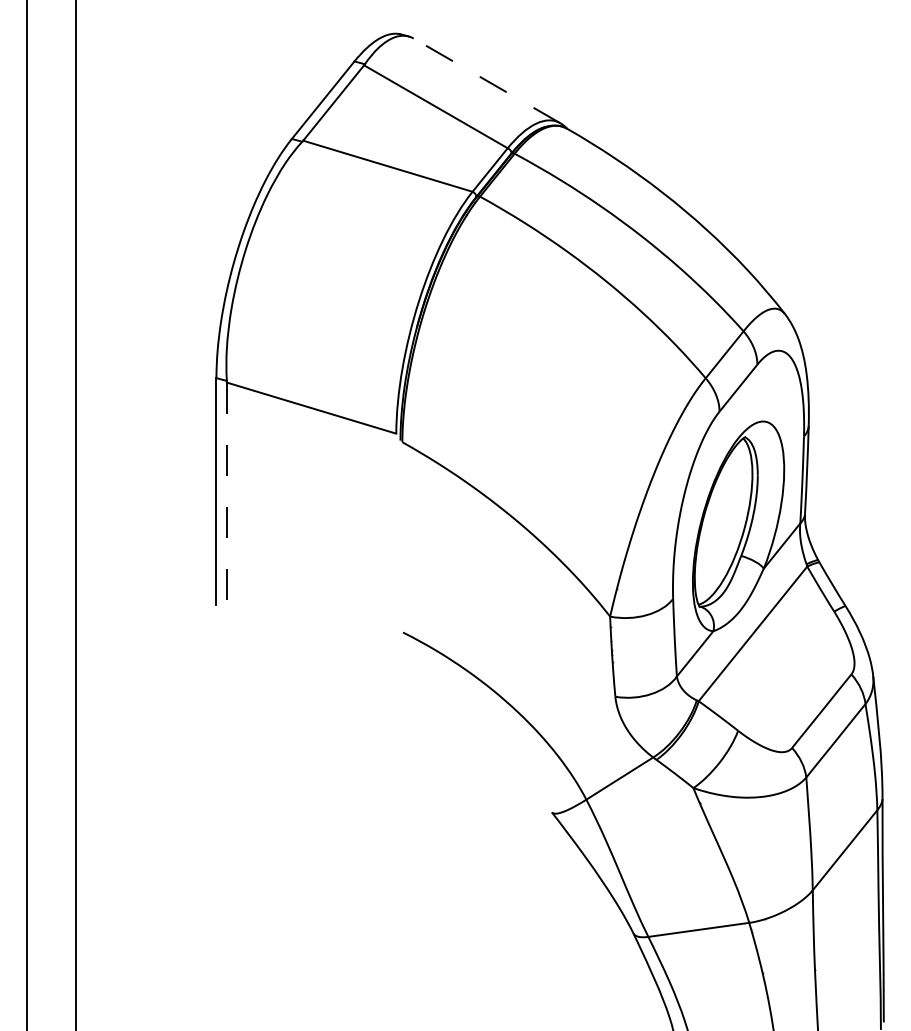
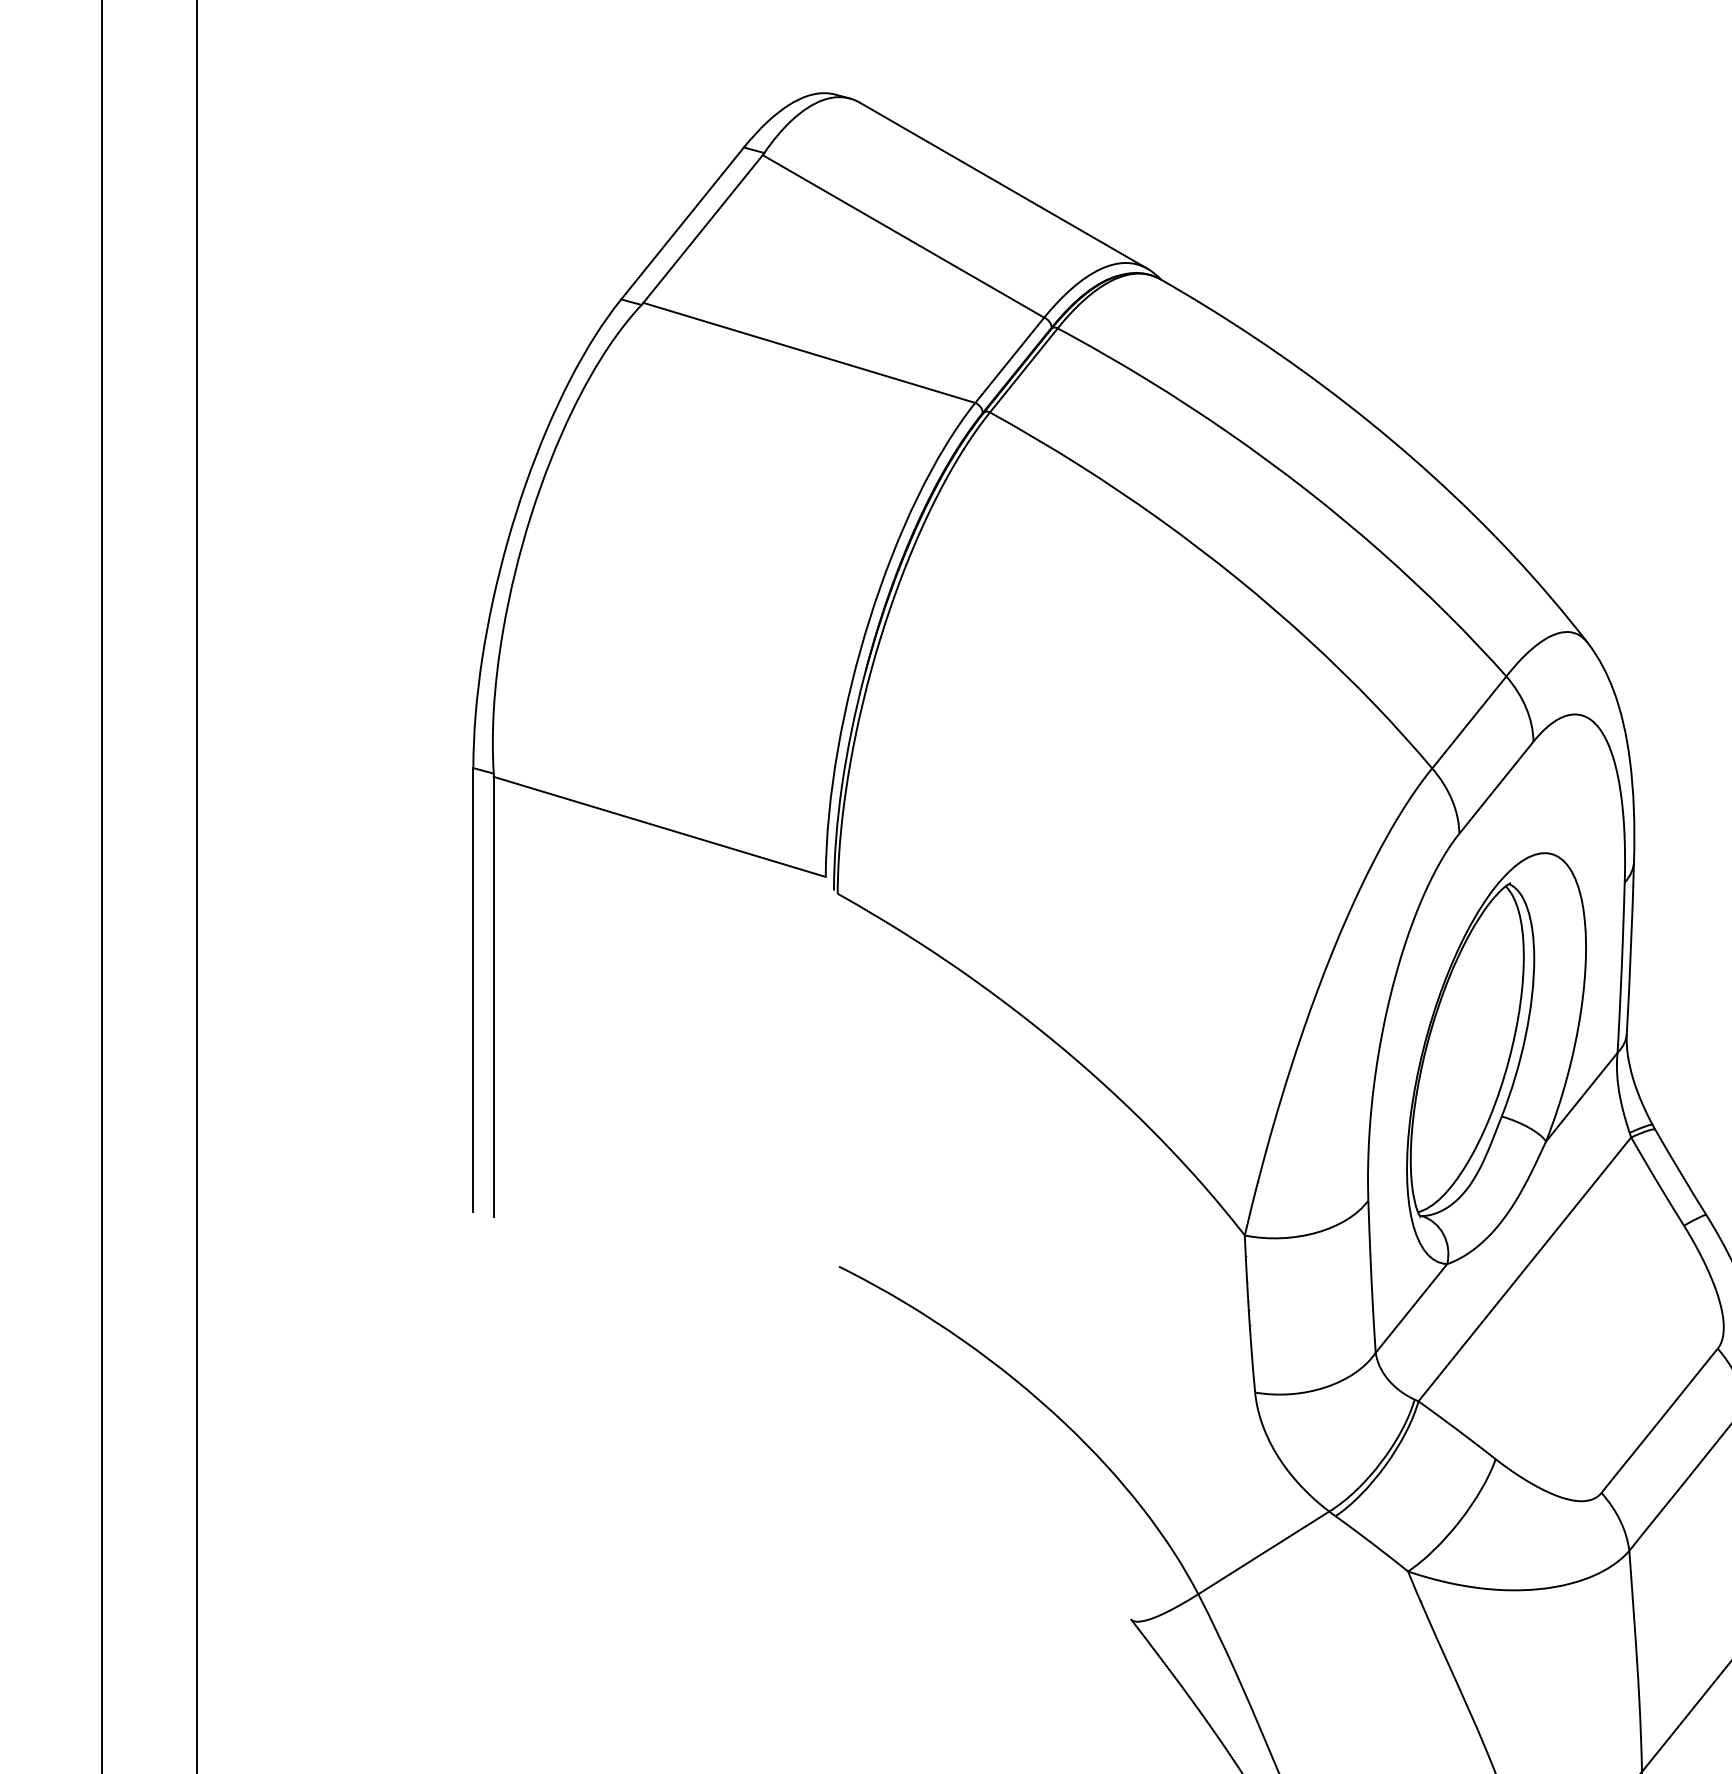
line: (487, 80) -> (1004, 184), dashed -> solid
line: (226, 495) -> (493, 998), dashed -> solid

